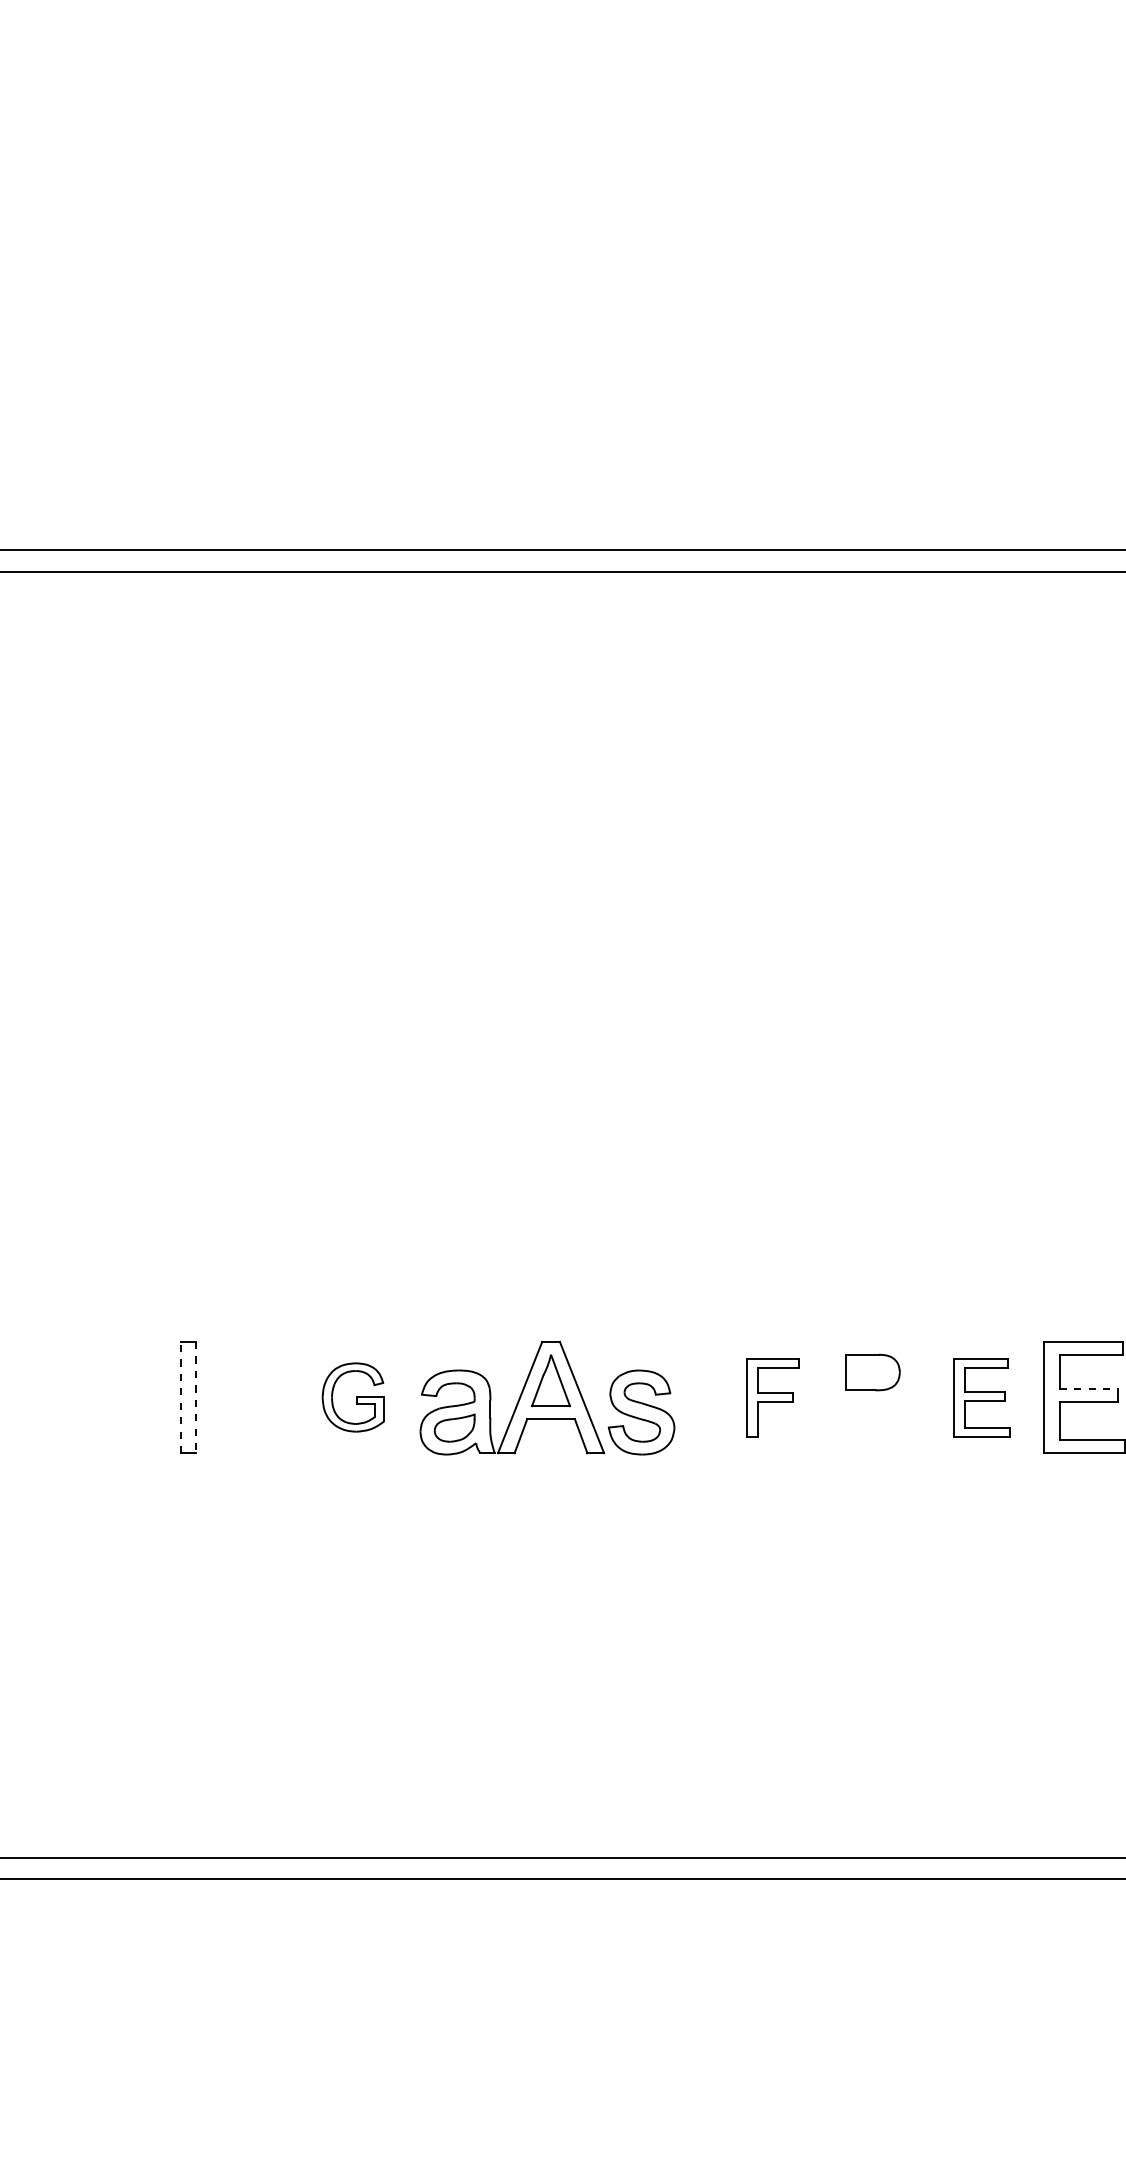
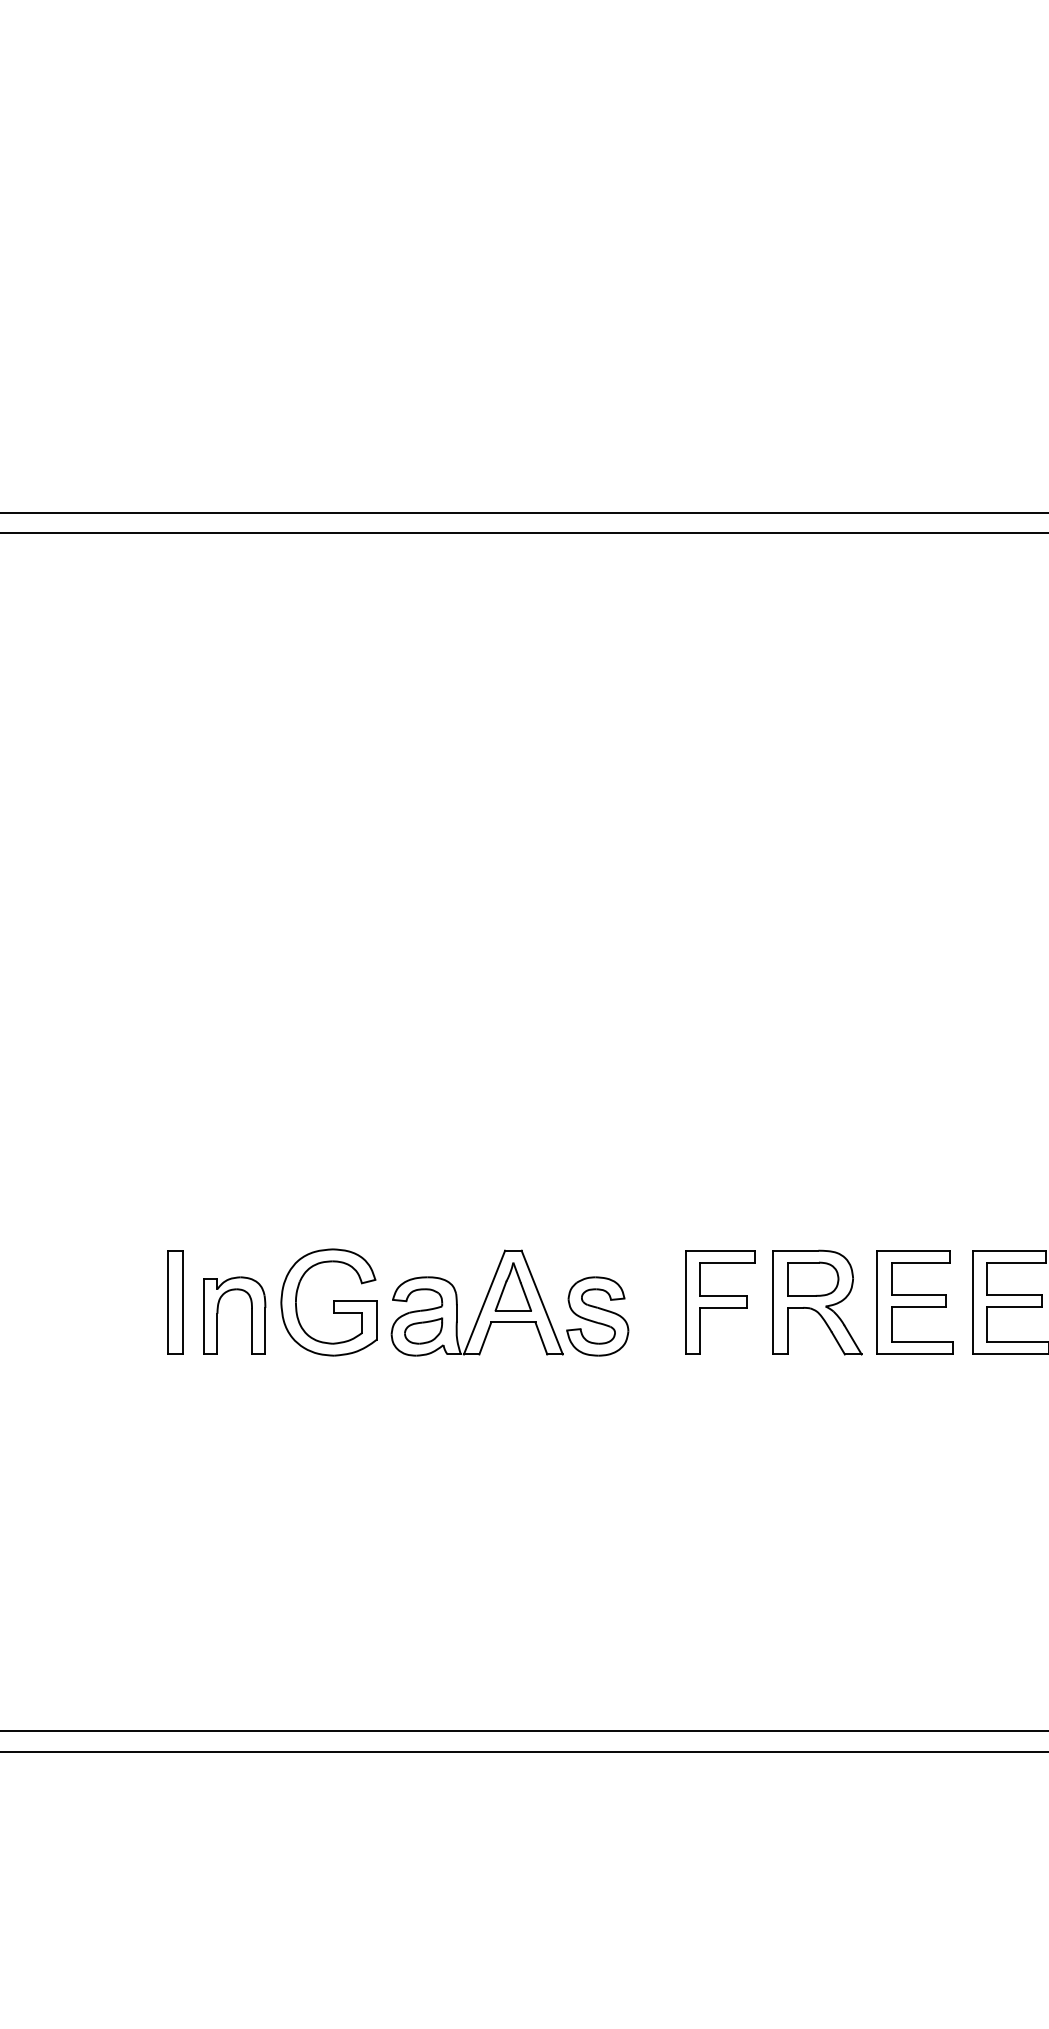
line: (1089, 1389) -> (1015, 1295), dashed -> solid
line: (180, 1397) -> (168, 1302), dashed -> solid
line: (196, 1397) -> (182, 1302), dashed -> solid
part: (353, 1397) -> (329, 1302), size x1.67
part: (772, 1397) -> (719, 1302), size x1.43
part: (877, 1397) -> (817, 1302), added
part: (981, 1397) -> (914, 1302), size x1.43
part: (234, 1411) -> (218, 1315), added

